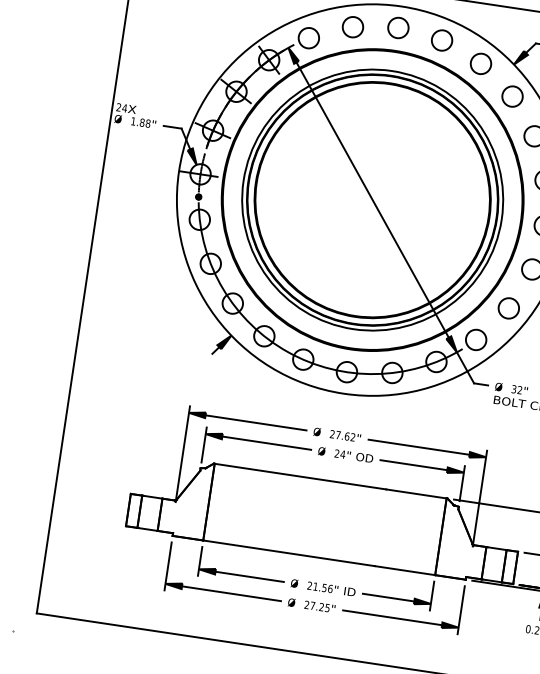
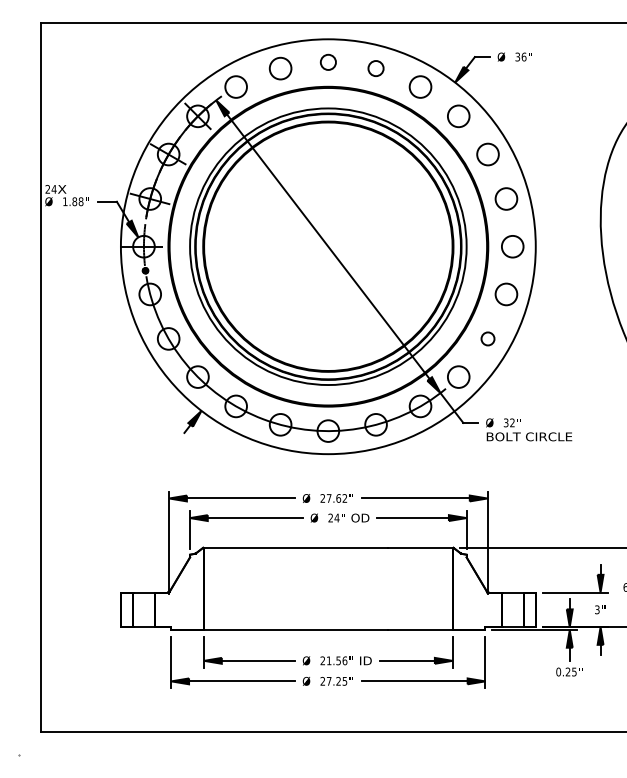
circle: (398, 28) -> (328, 62), size x0.7
circle: (441, 40) -> (375, 68), size x0.7
circle: (508, 307) -> (487, 338), size x0.6

